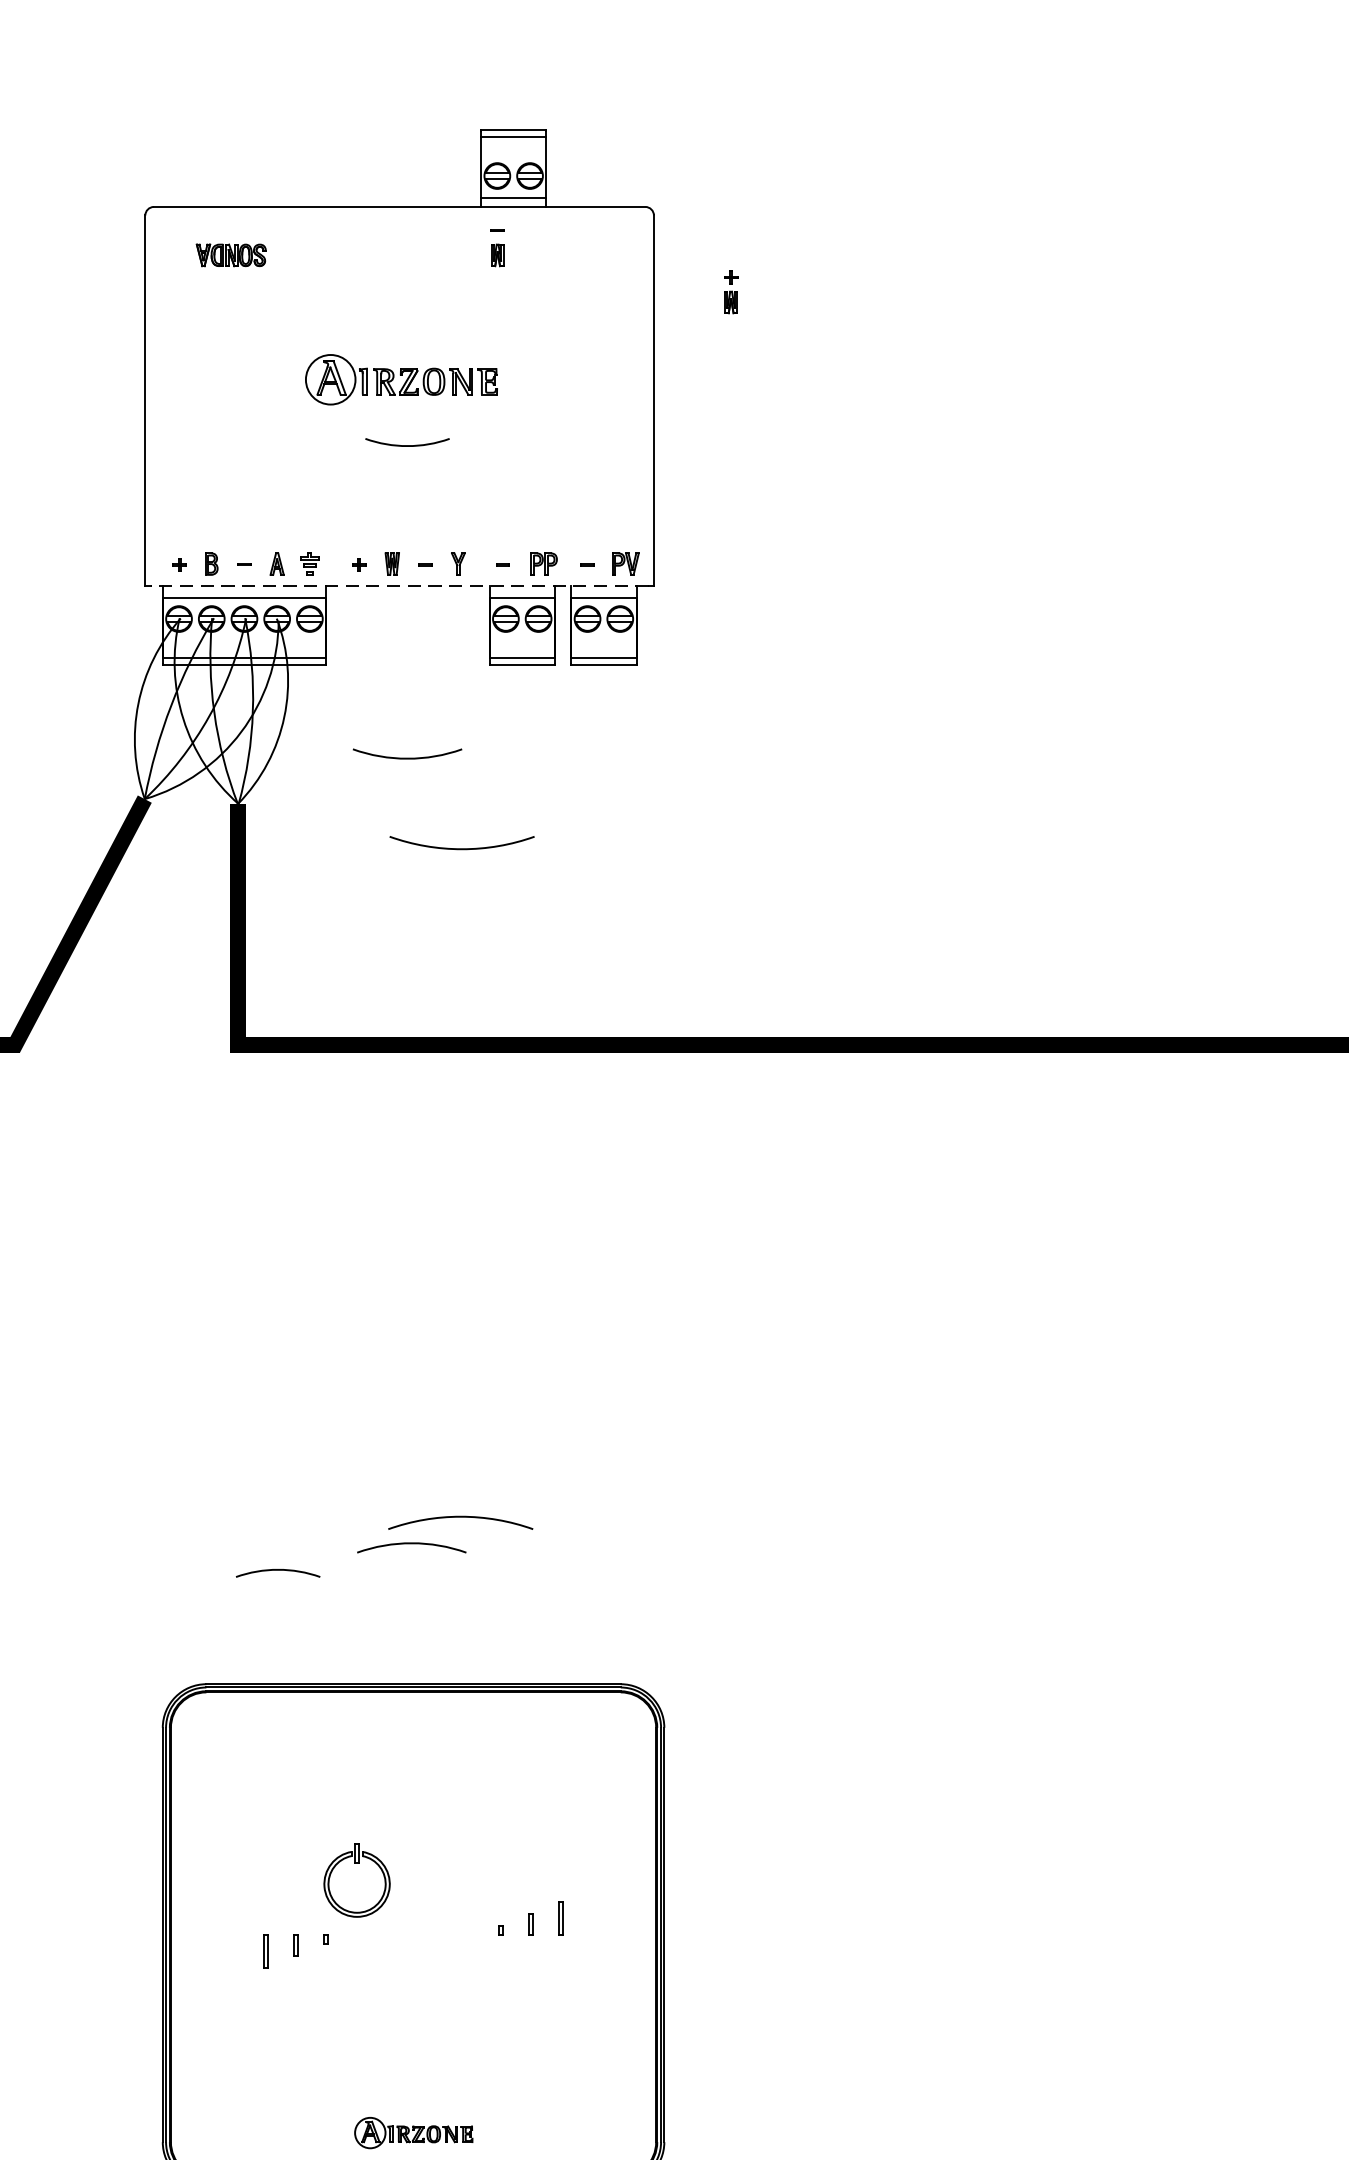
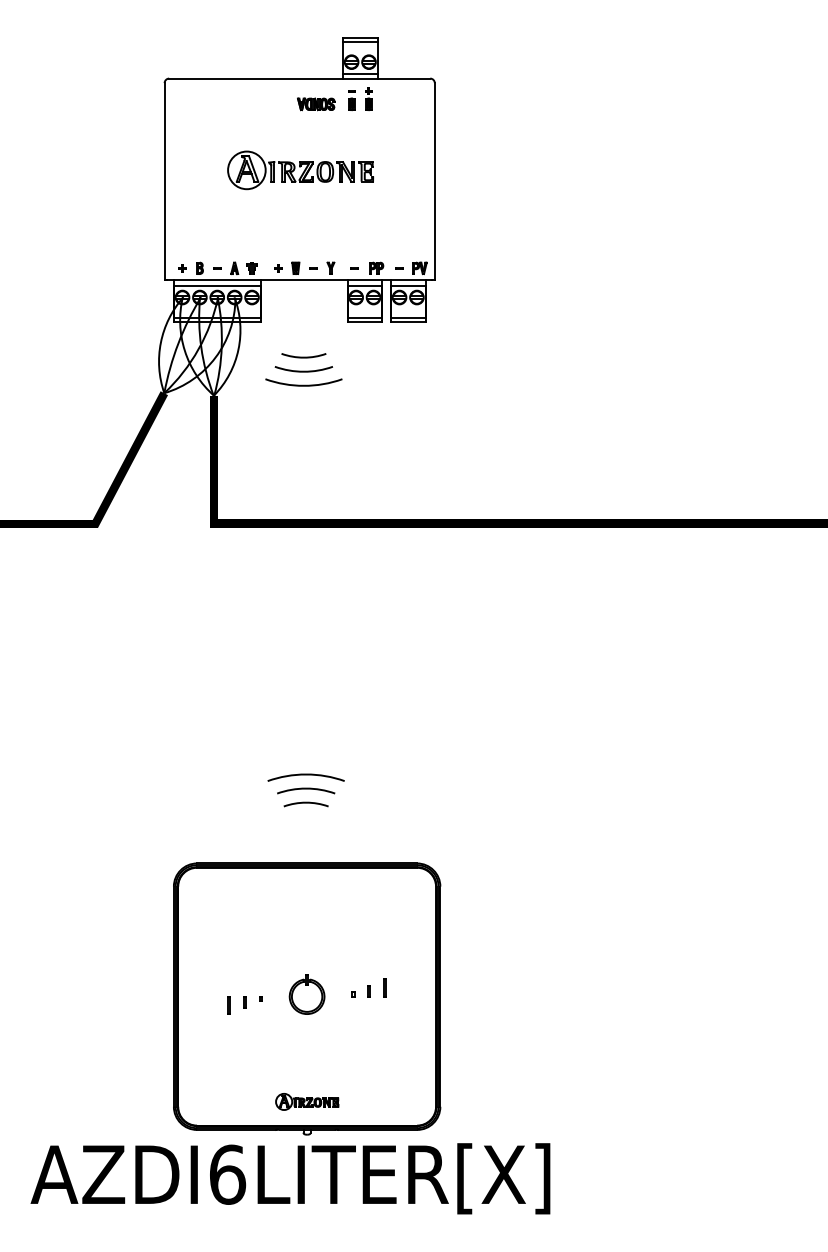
part: (231, 255) -> (316, 104), moved
part: (730, 293) -> (368, 99), moved
part: (401, 379) -> (300, 170), size x1.43
arc: (406, 443) -> (303, 356), moved
line: (399, 586) -> (299, 280), dashed -> solid
arc: (461, 846) -> (303, 384), moved
arc: (459, 1518) -> (305, 775), moved
arc: (276, 1571) -> (305, 803), moved
part: (355, 1880) -> (306, 994), moved

